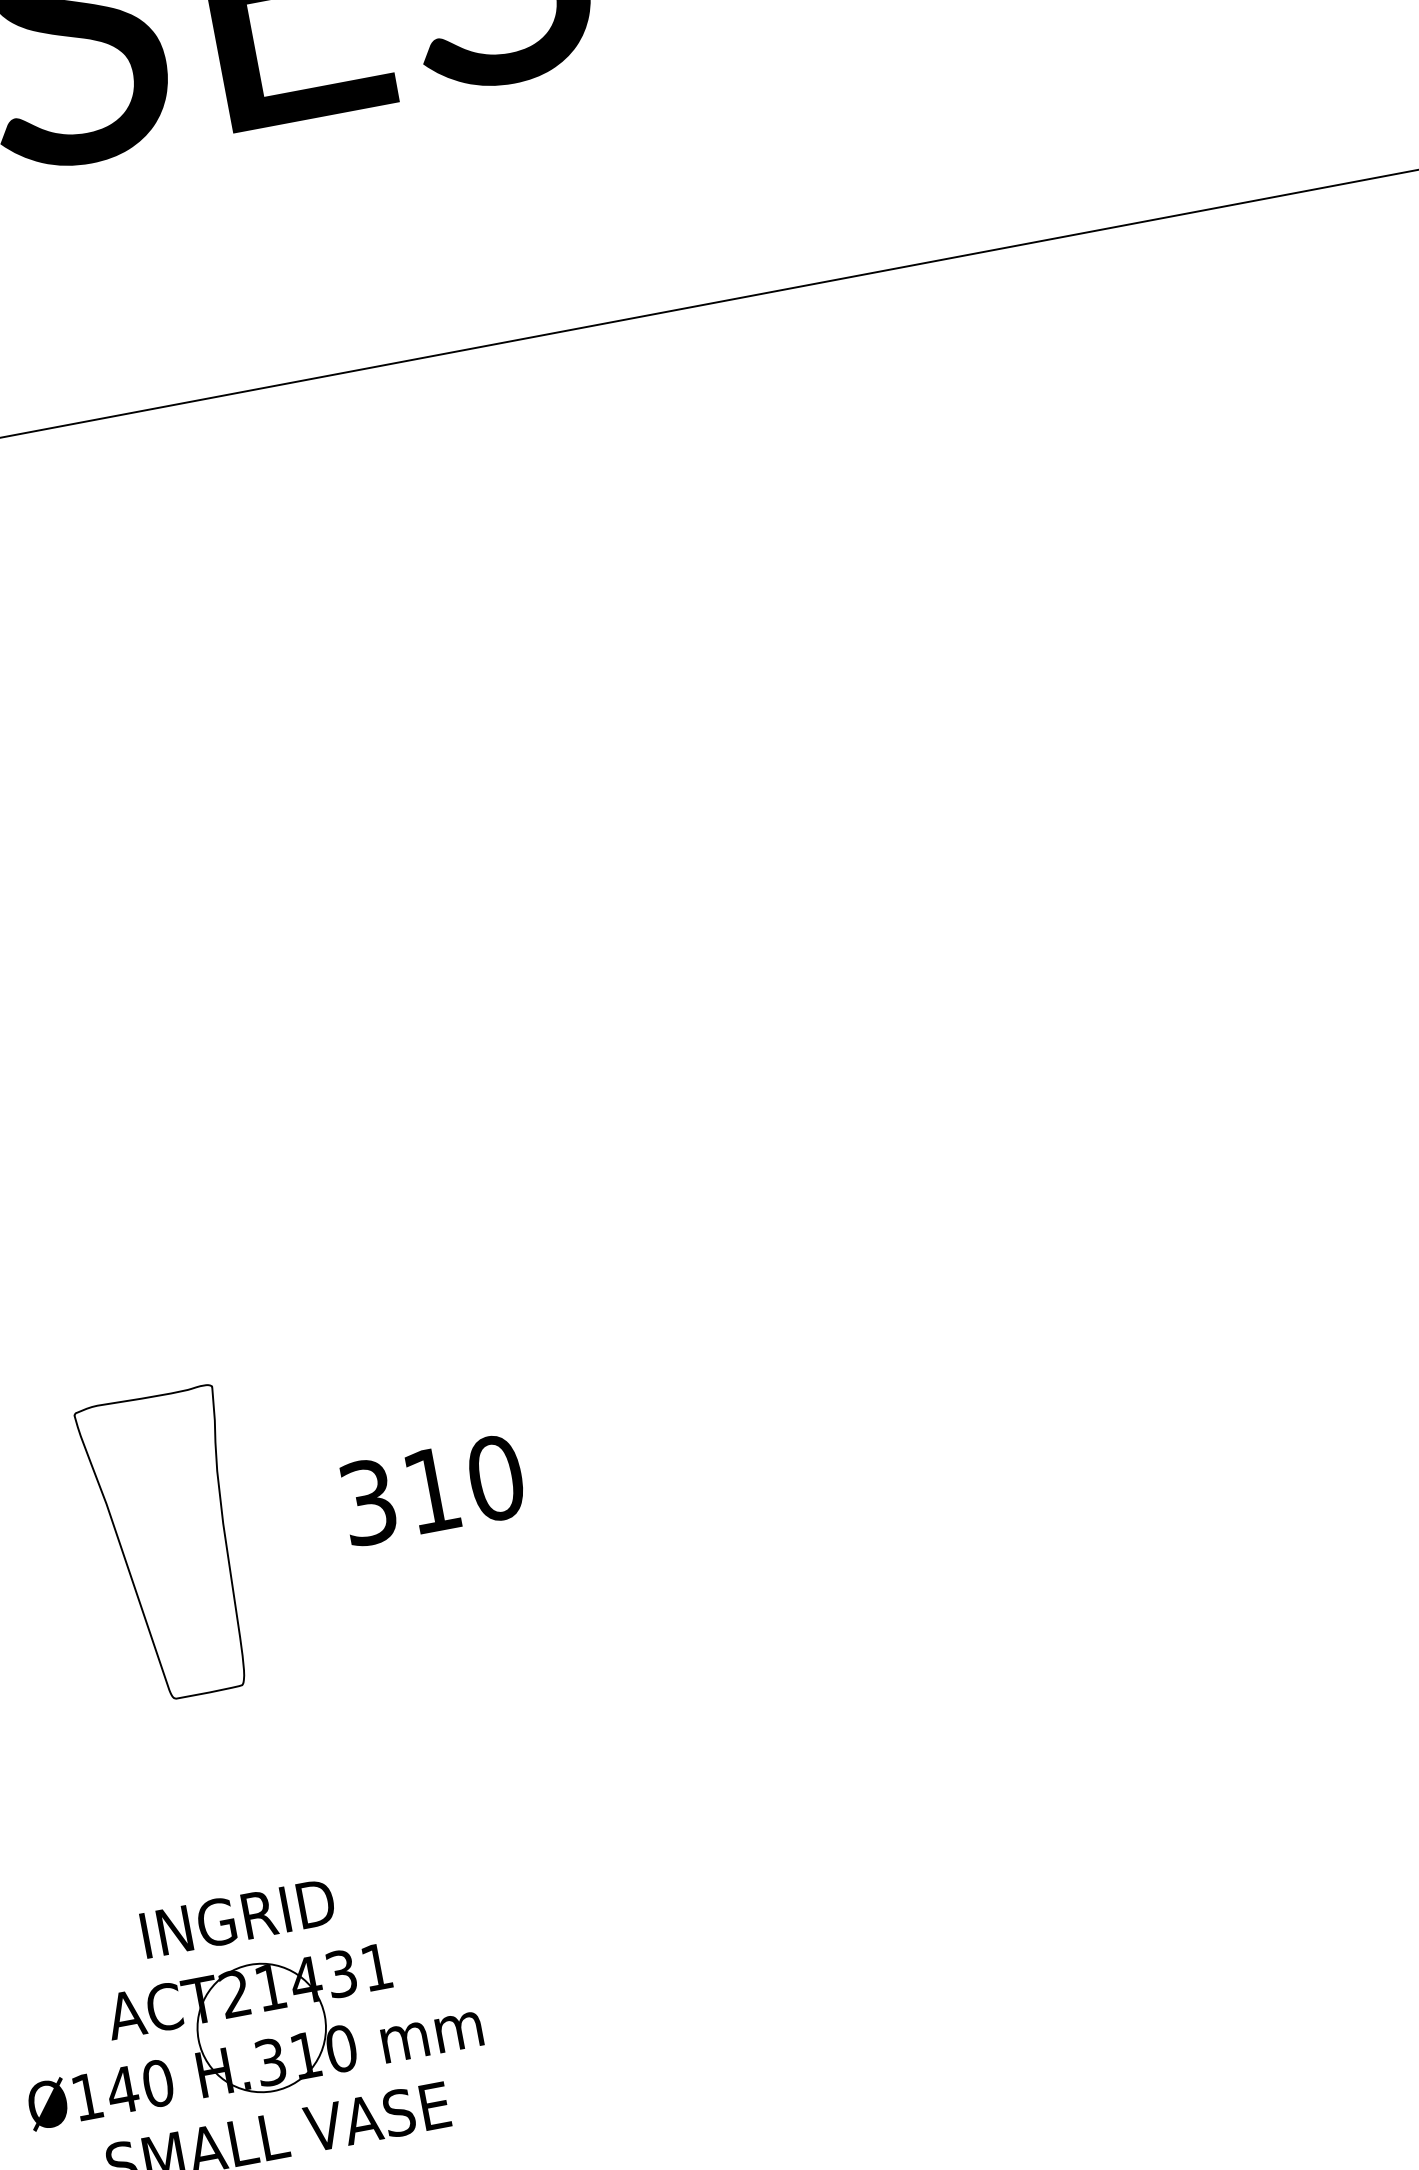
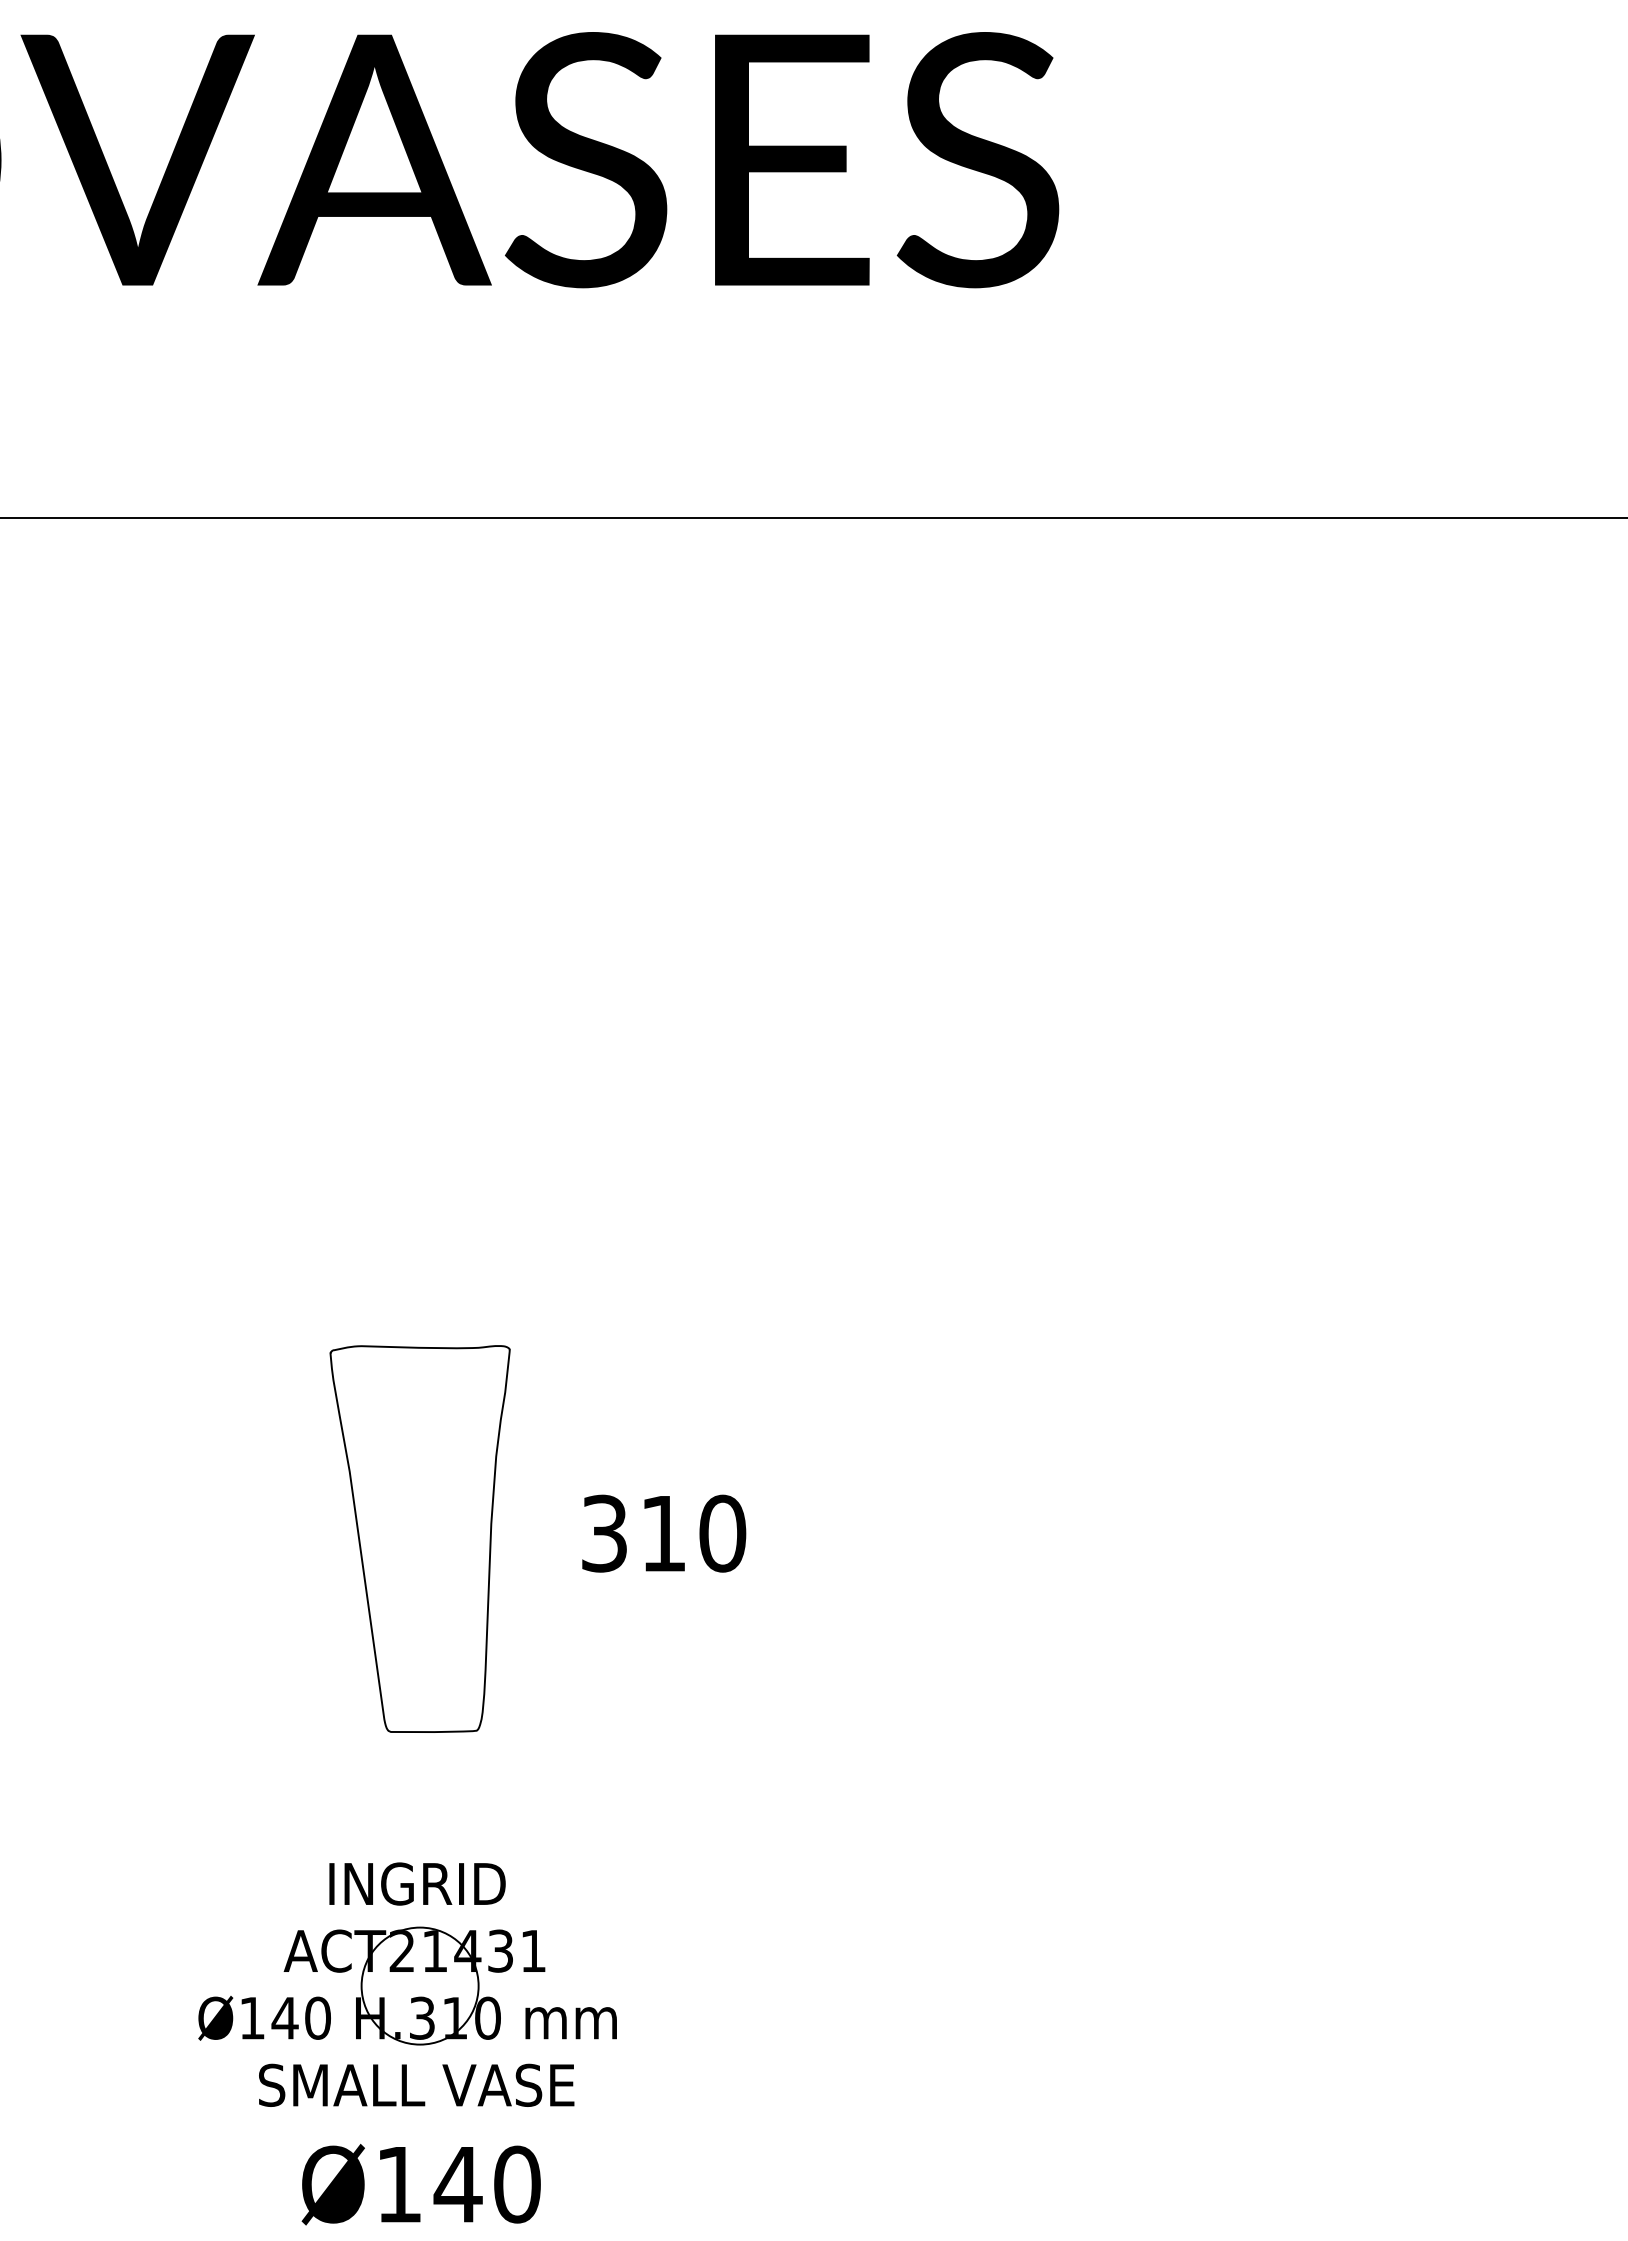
part: (169, 1545) -> (419, 1538), size x1.4

